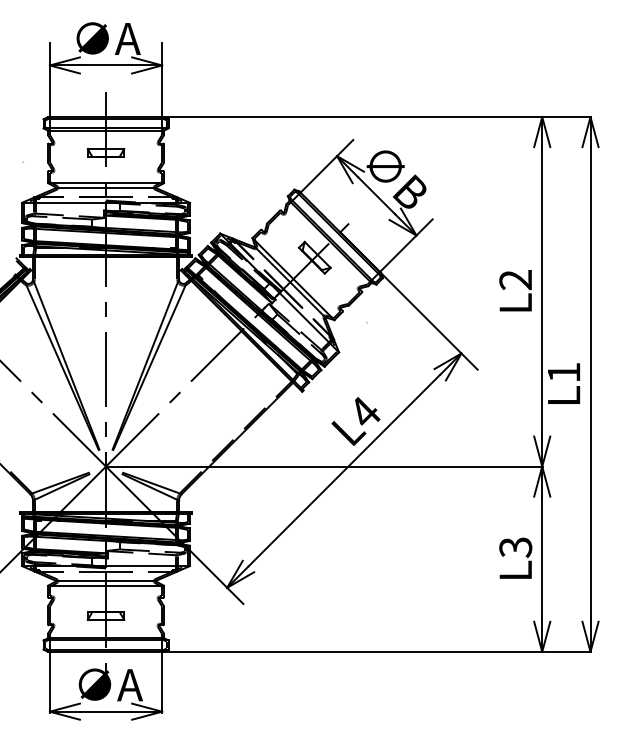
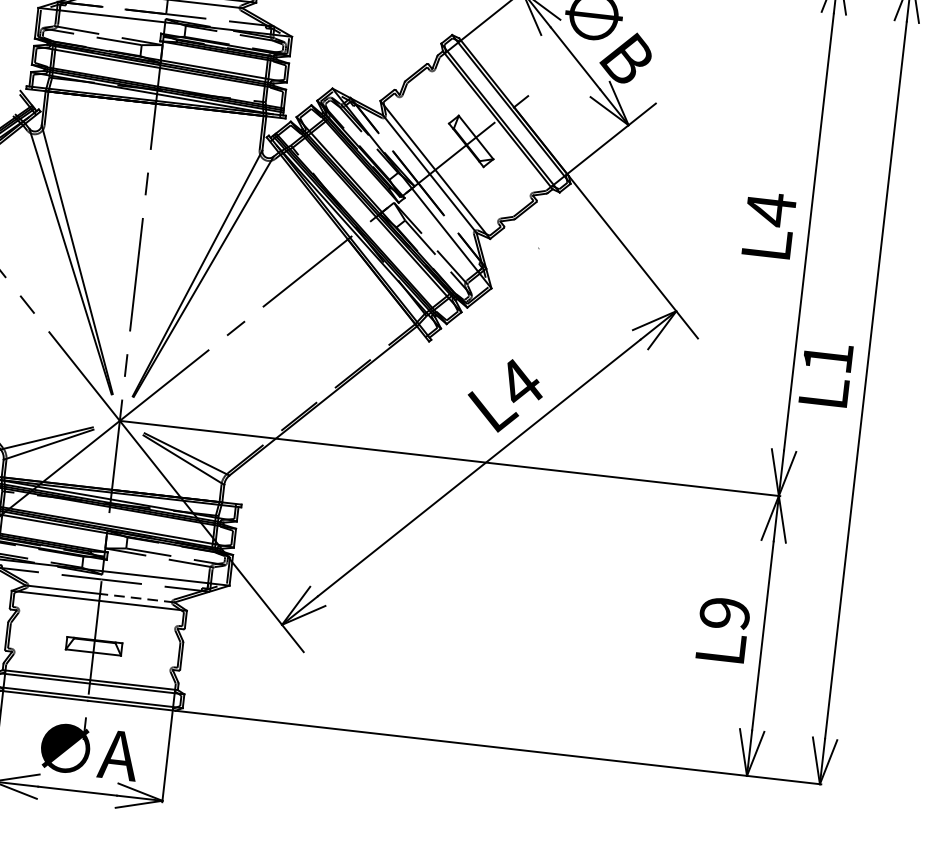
text: (515, 280) -> (770, 210), L2 -> L4
text: (515, 547) -> (724, 613), L3 -> L9
line: (130, 581) -> (137, 598), solid -> dashed

